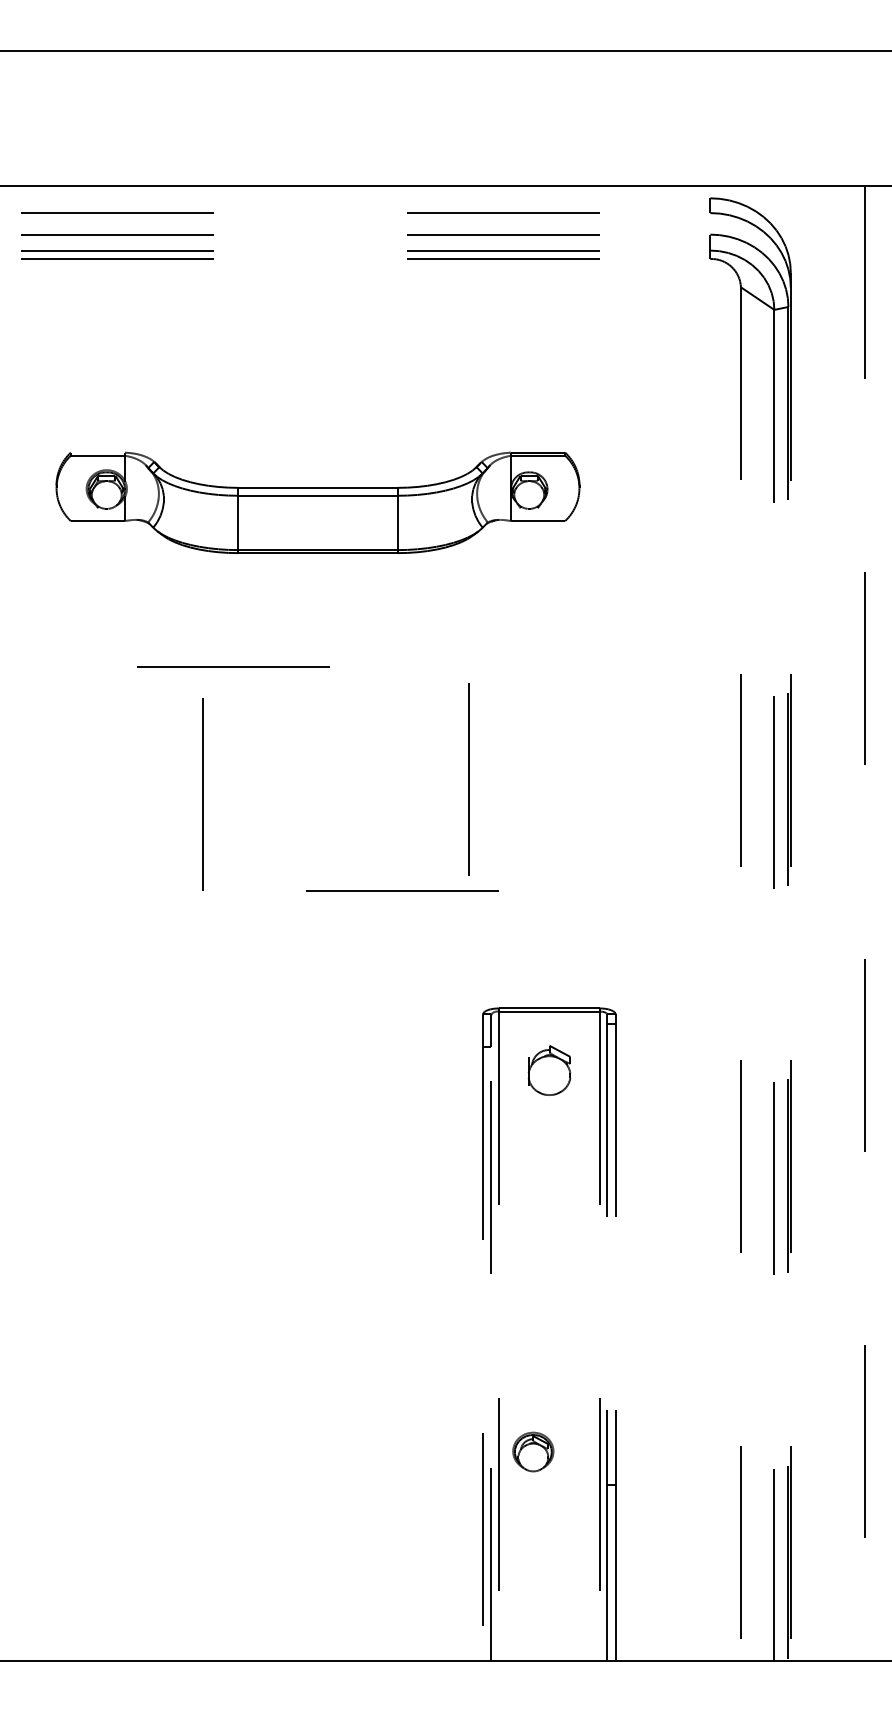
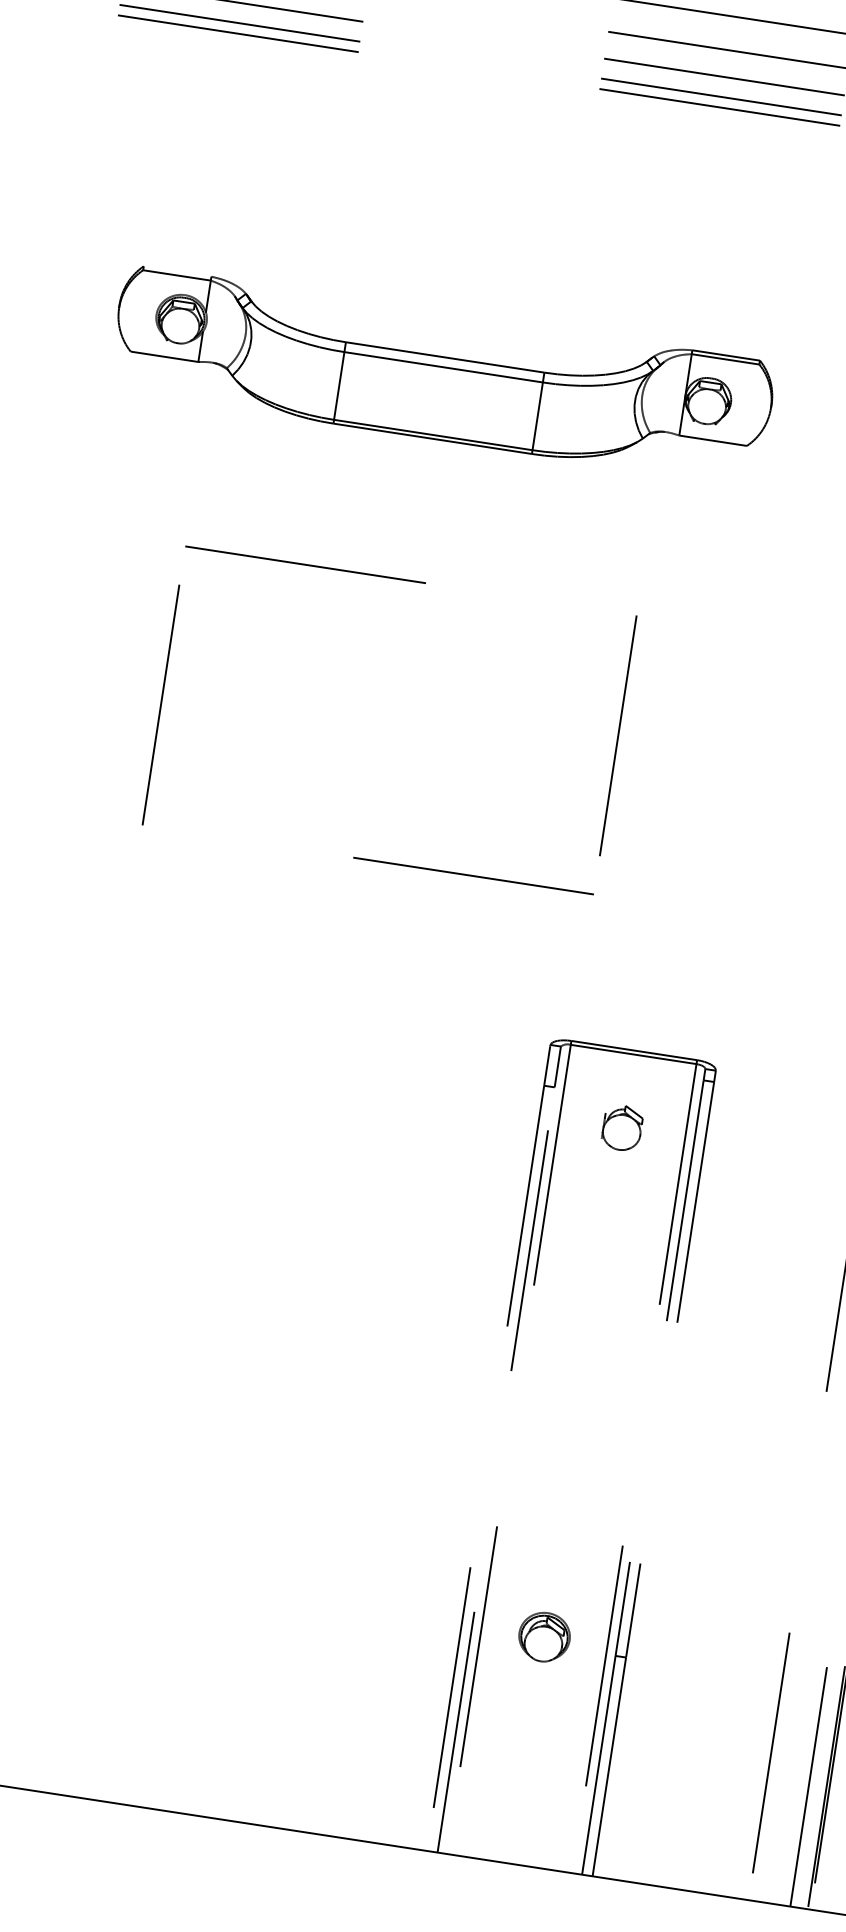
line: (468, 779) -> (617, 735), moved
line: (202, 794) -> (160, 705), moved
part: (548, 1070) -> (621, 1127), size x0.71
part: (533, 1451) -> (544, 1636), moved

